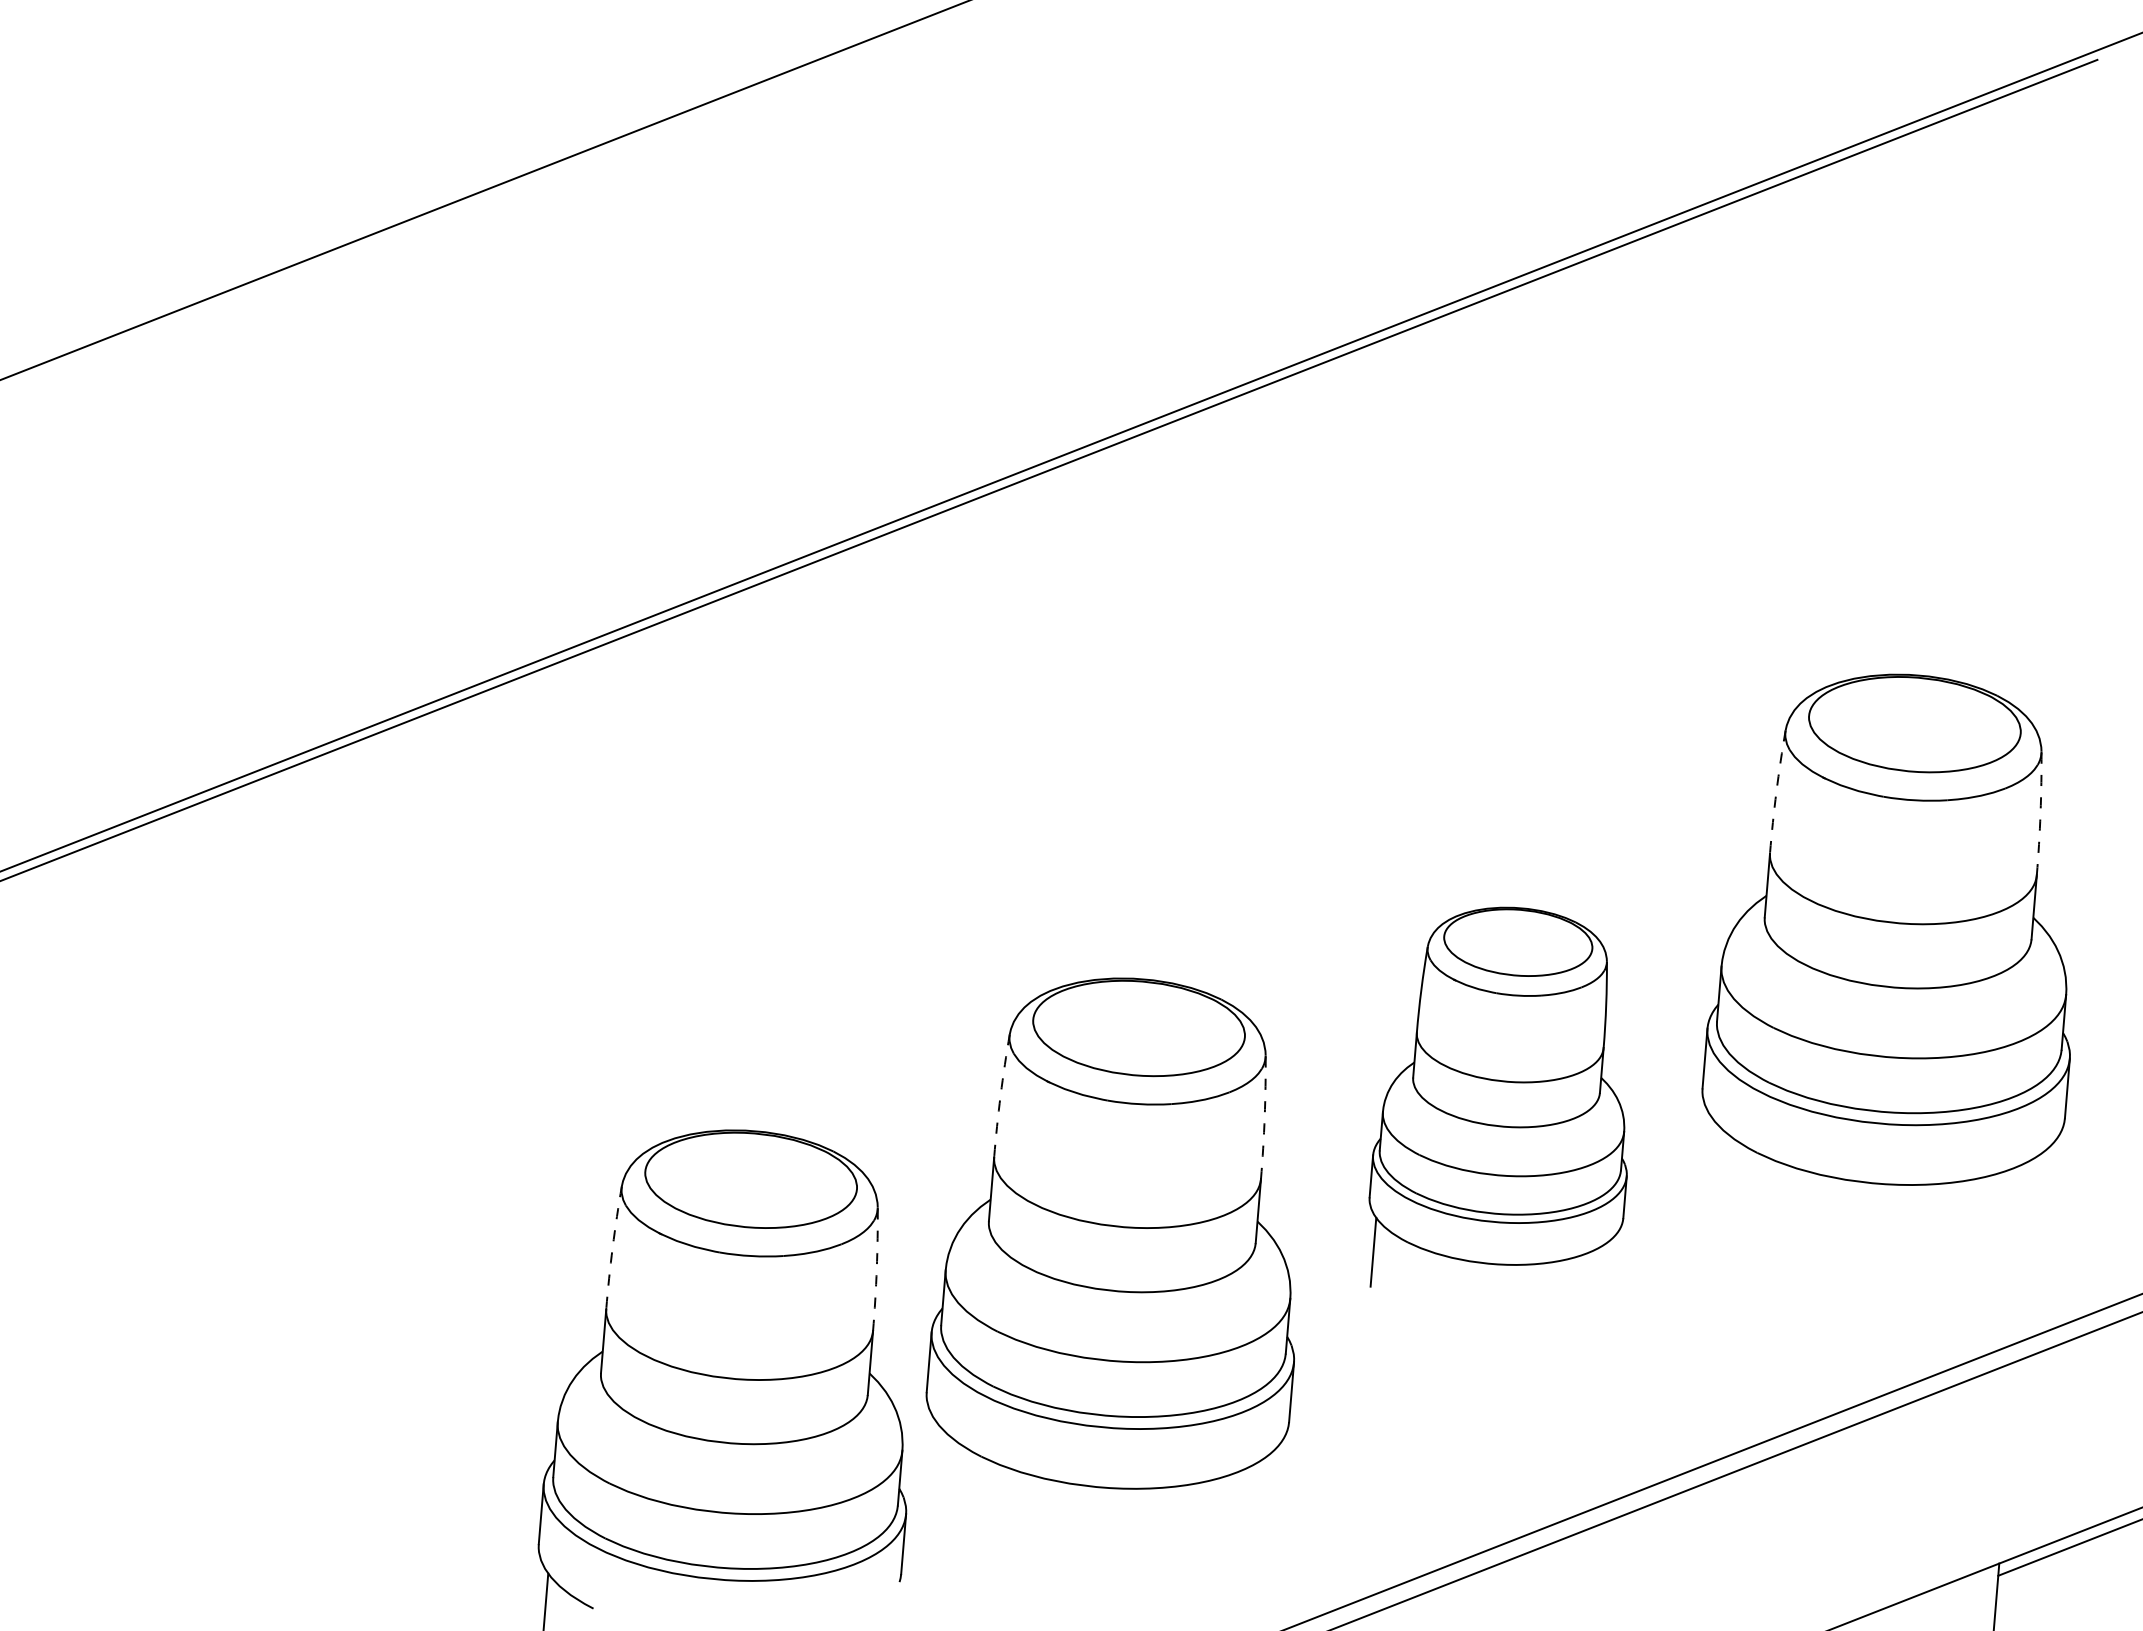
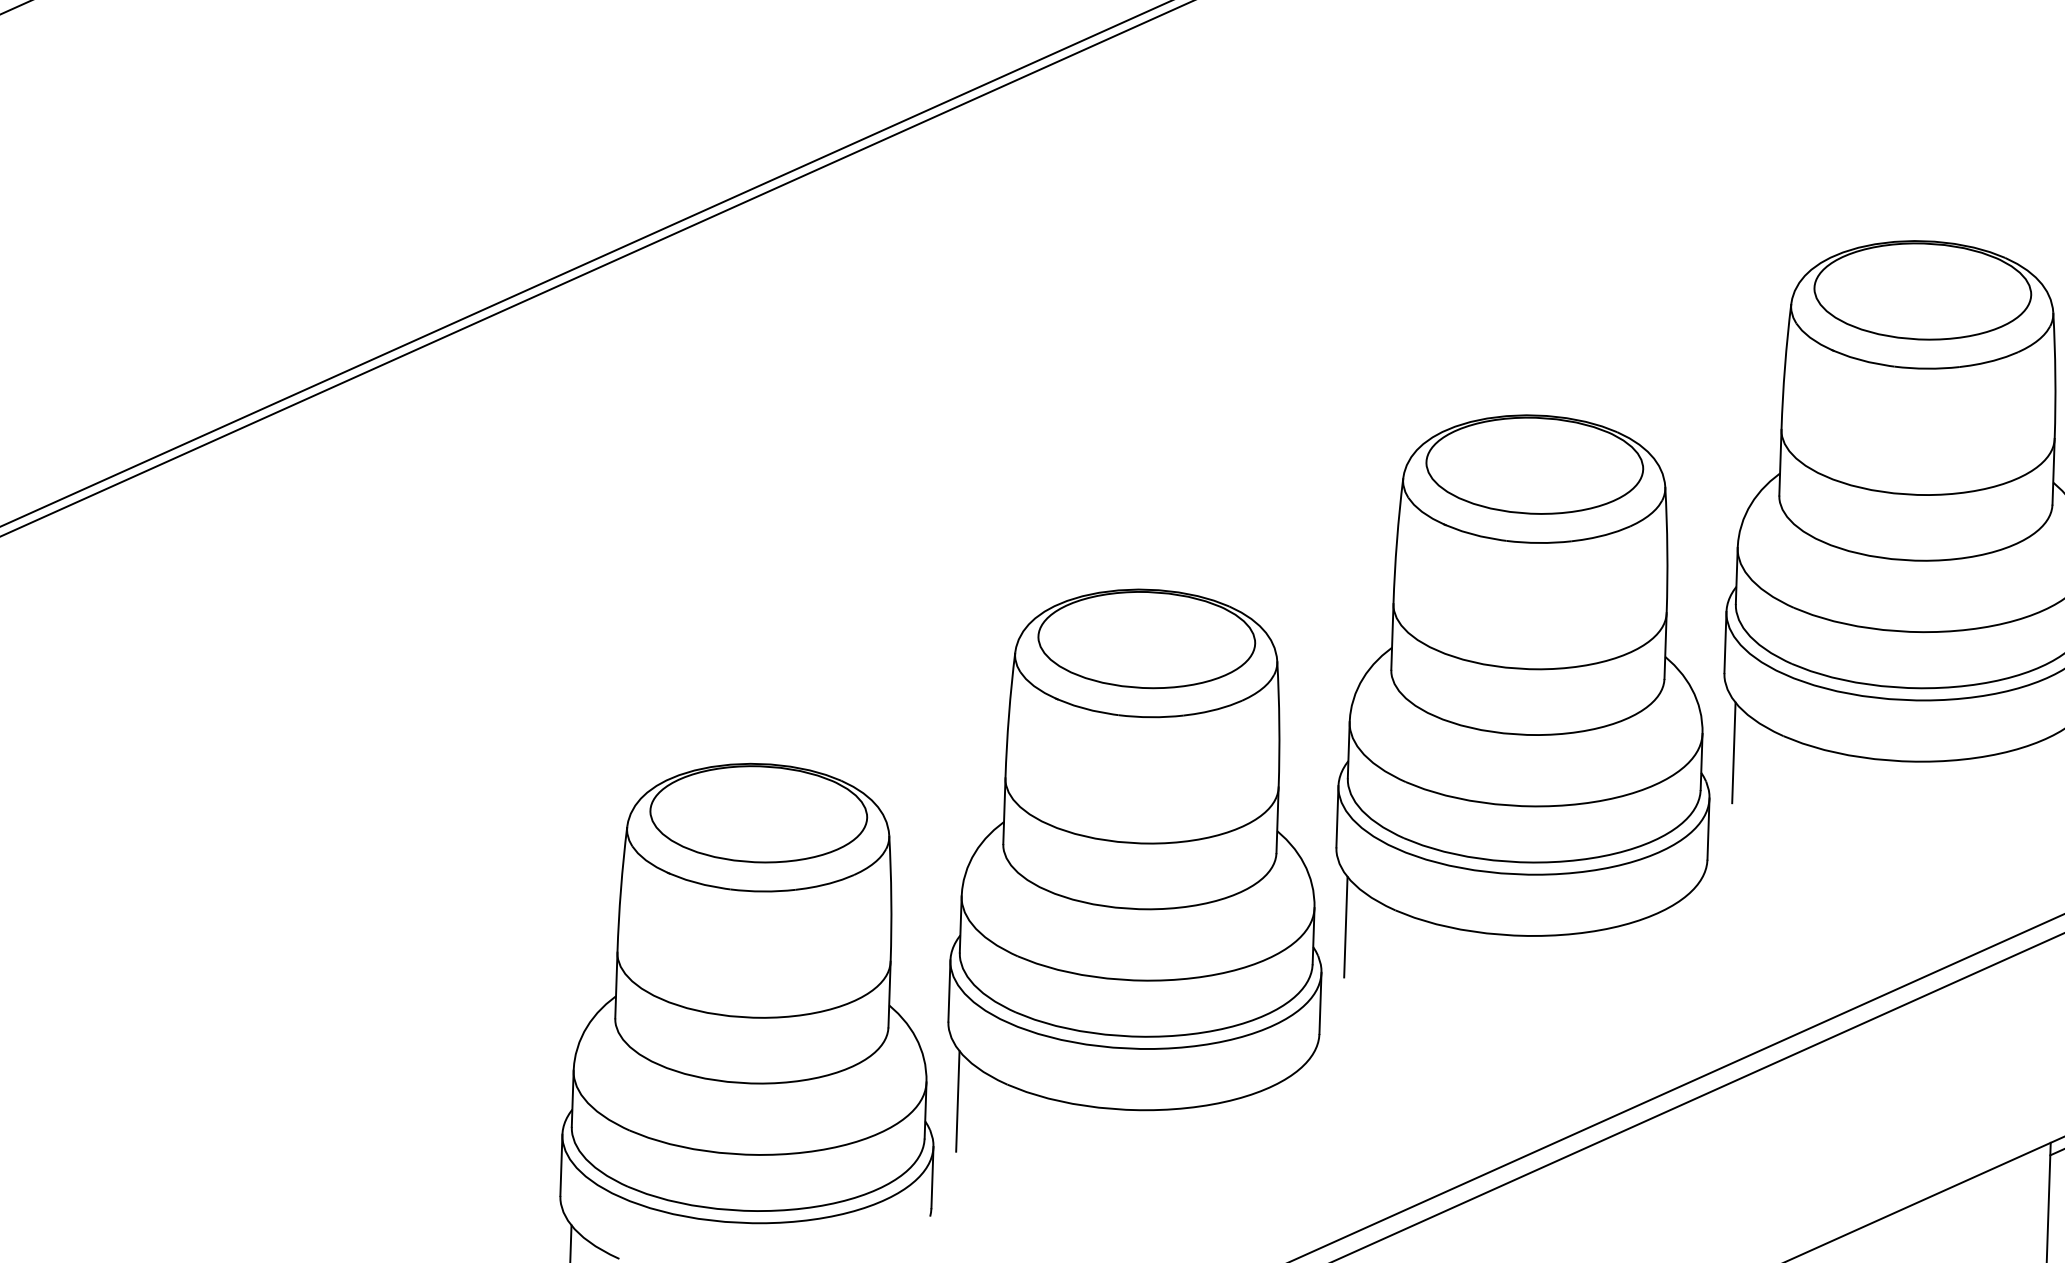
arc: (1776, 791) -> (1785, 366), dashed -> solid
arc: (2040, 813) -> (2055, 375), dashed -> solid
arc: (1000, 1095) -> (1008, 715), dashed -> solid
part: (1497, 1096) -> (1515, 691), size x1.43
arc: (1264, 1117) -> (1279, 724), dashed -> solid
line: (1707, 1166) -> (1733, 752), added
arc: (612, 1247) -> (620, 889), dashed -> solid
arc: (876, 1269) -> (891, 898), dashed -> solid
line: (932, 1470) -> (958, 1101), added

